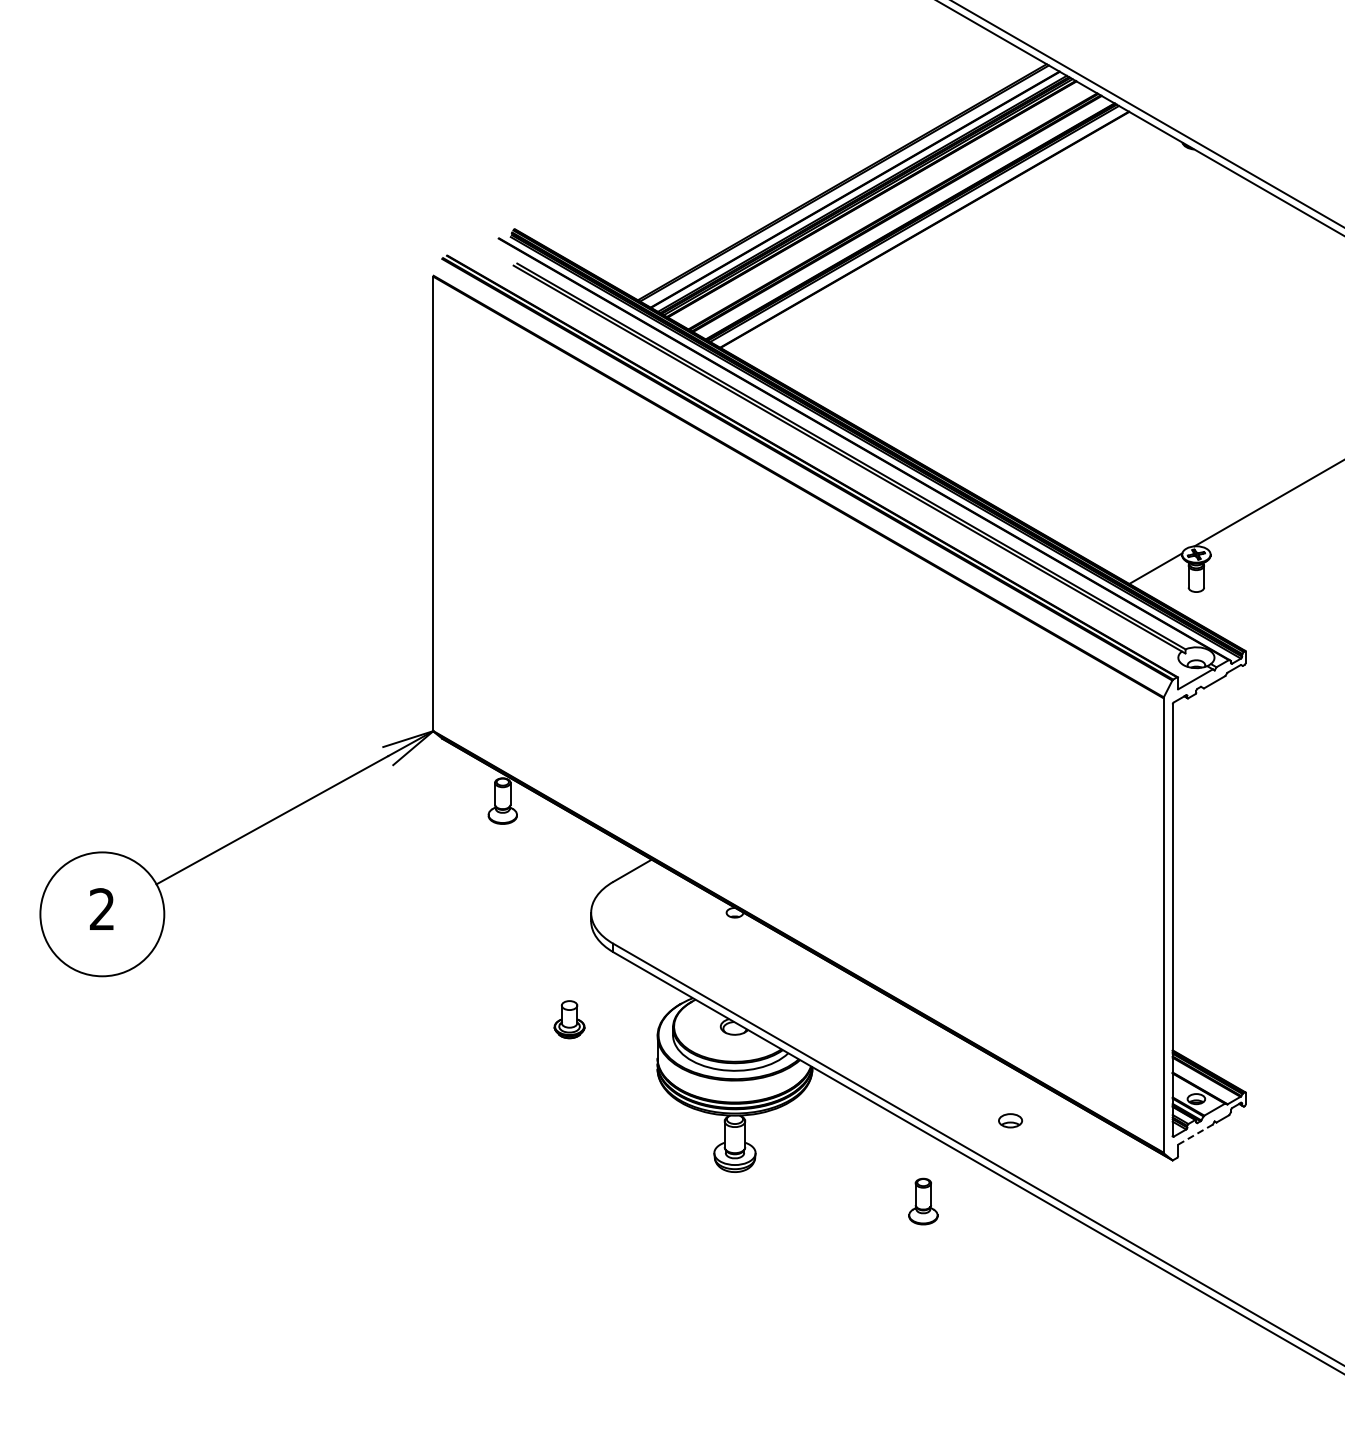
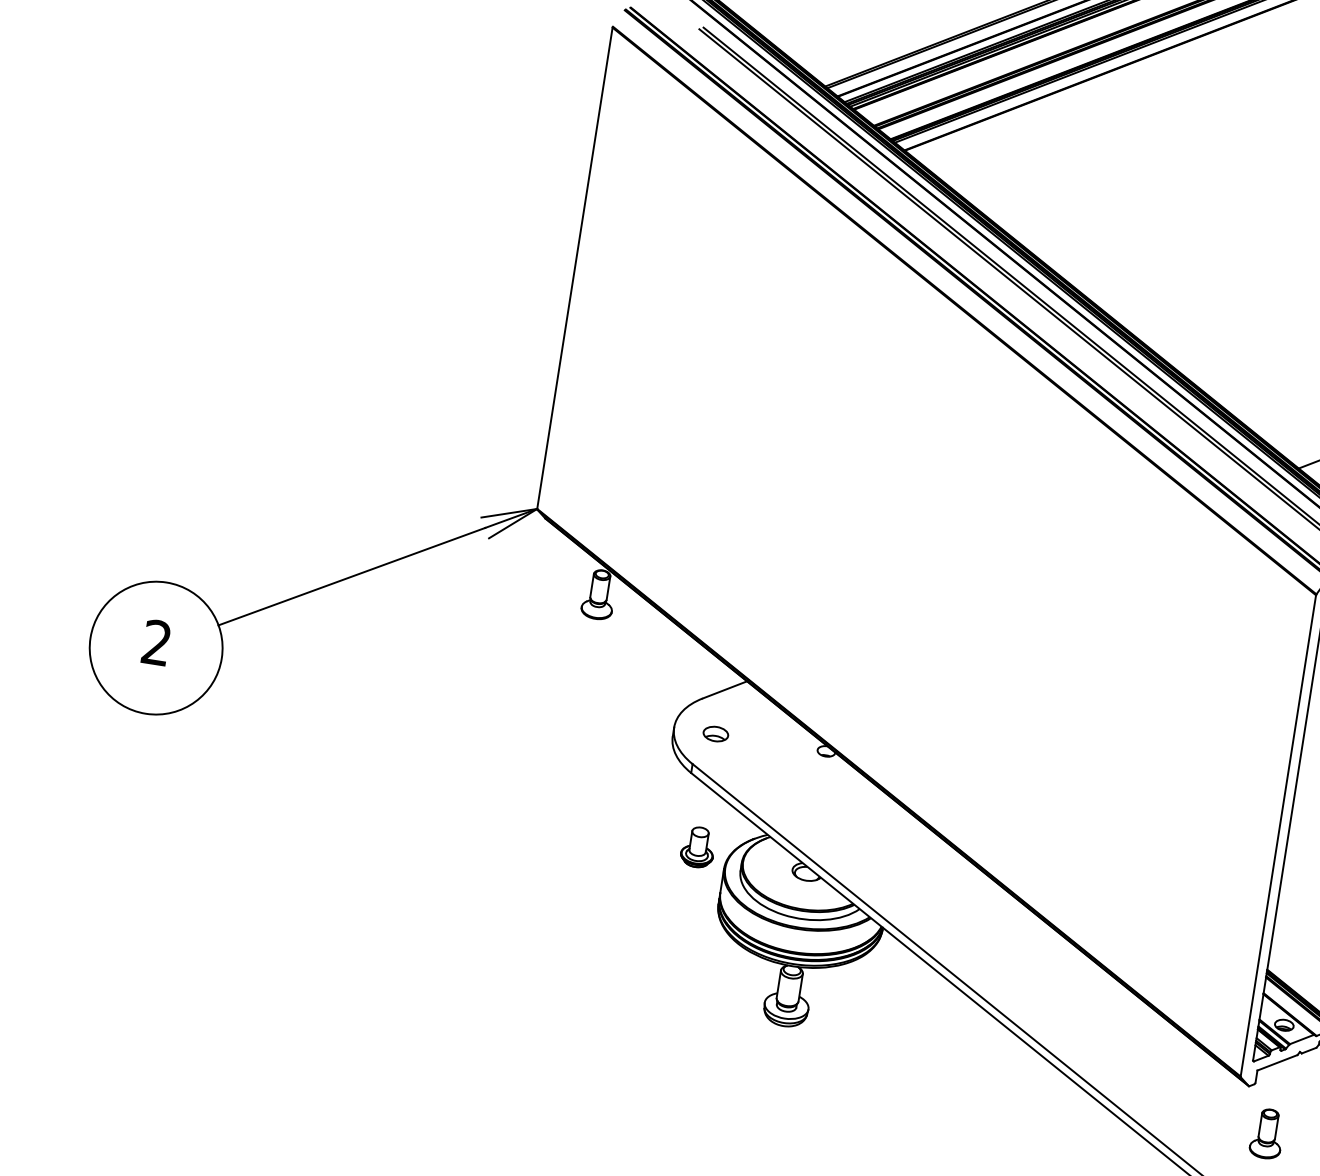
part: (569, 1019) -> (698, 847), moved
part: (1010, 1120) -> (715, 733), moved
line: (1195, 1134) -> (1277, 1062), dashed -> solid
part: (923, 1201) -> (1267, 1133), moved

